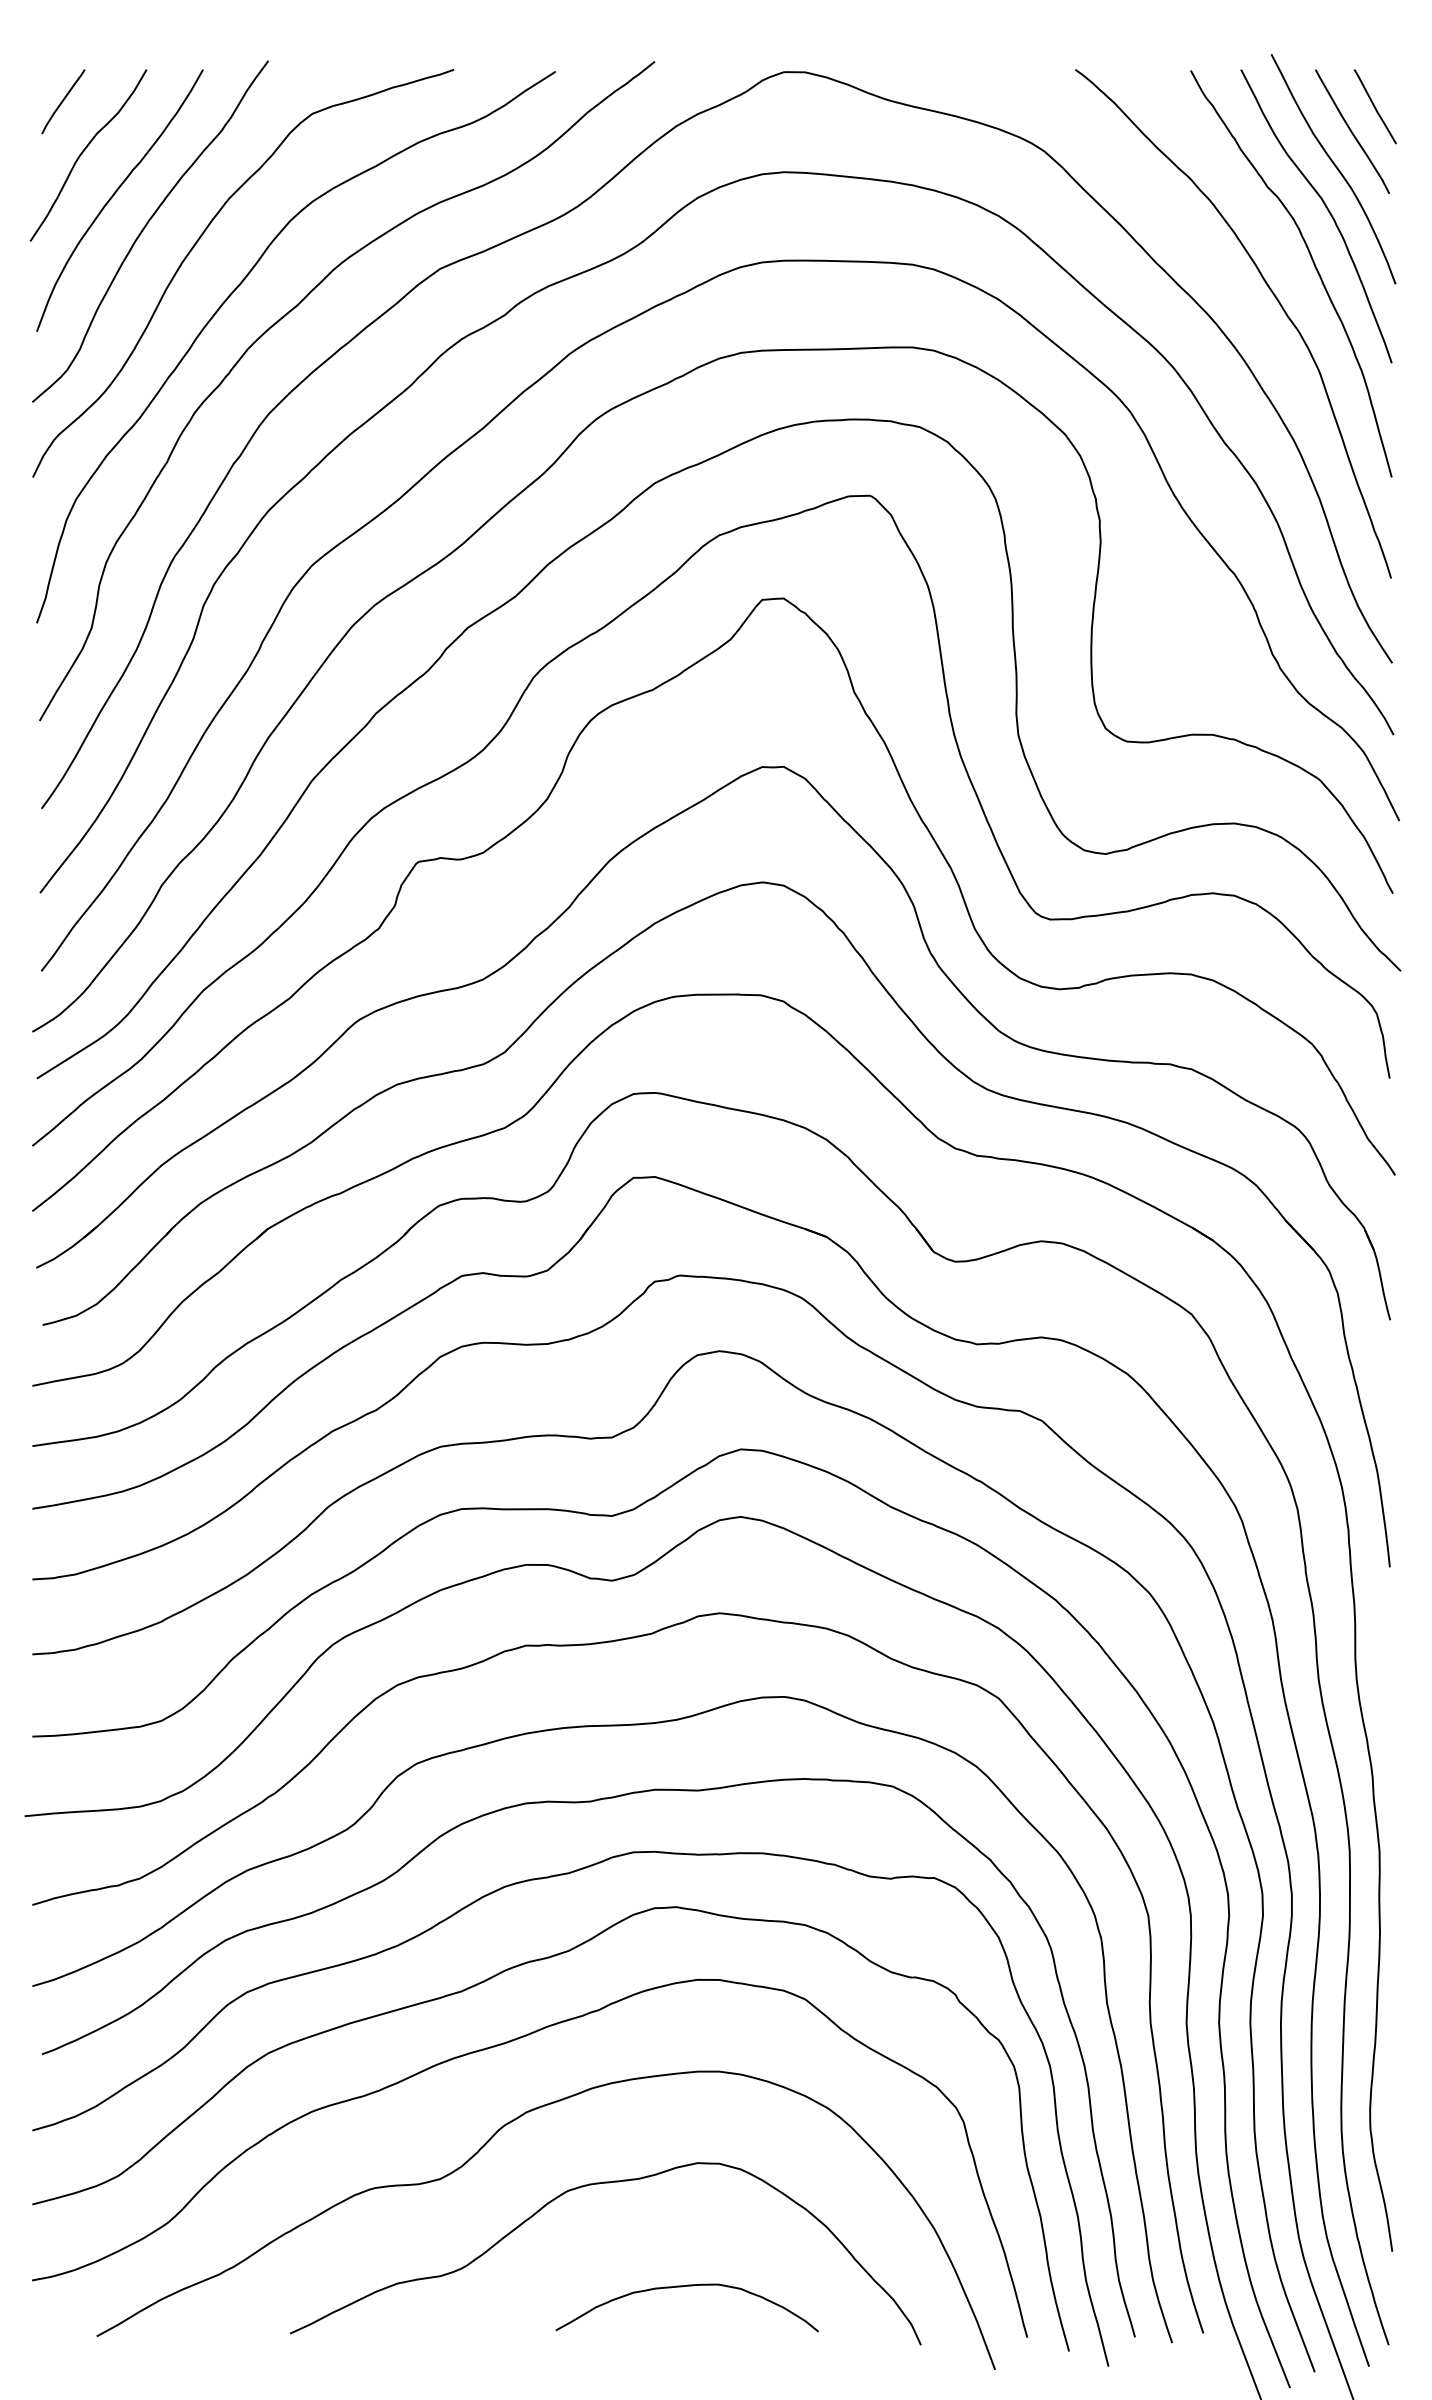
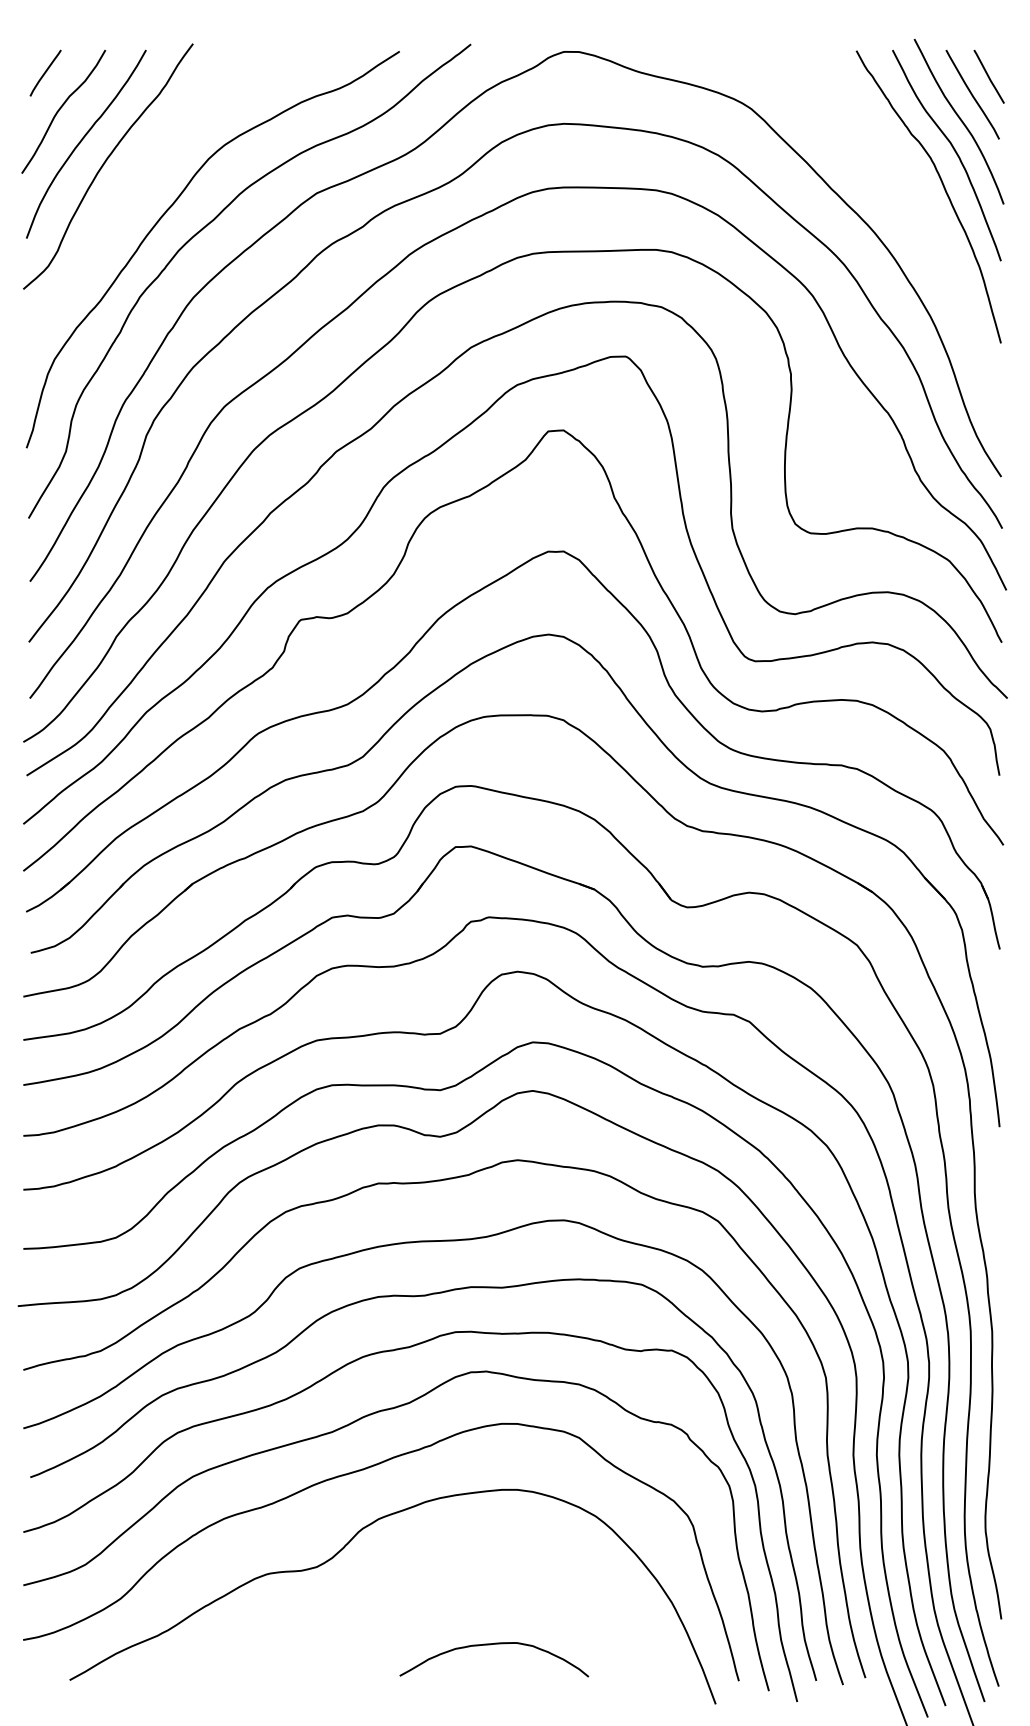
curve: (196, 245) -> (141, 176), removed
curve: (1272, 295) -> (915, 212), removed
curve: (598, 2185) -> (430, 1571), removed

